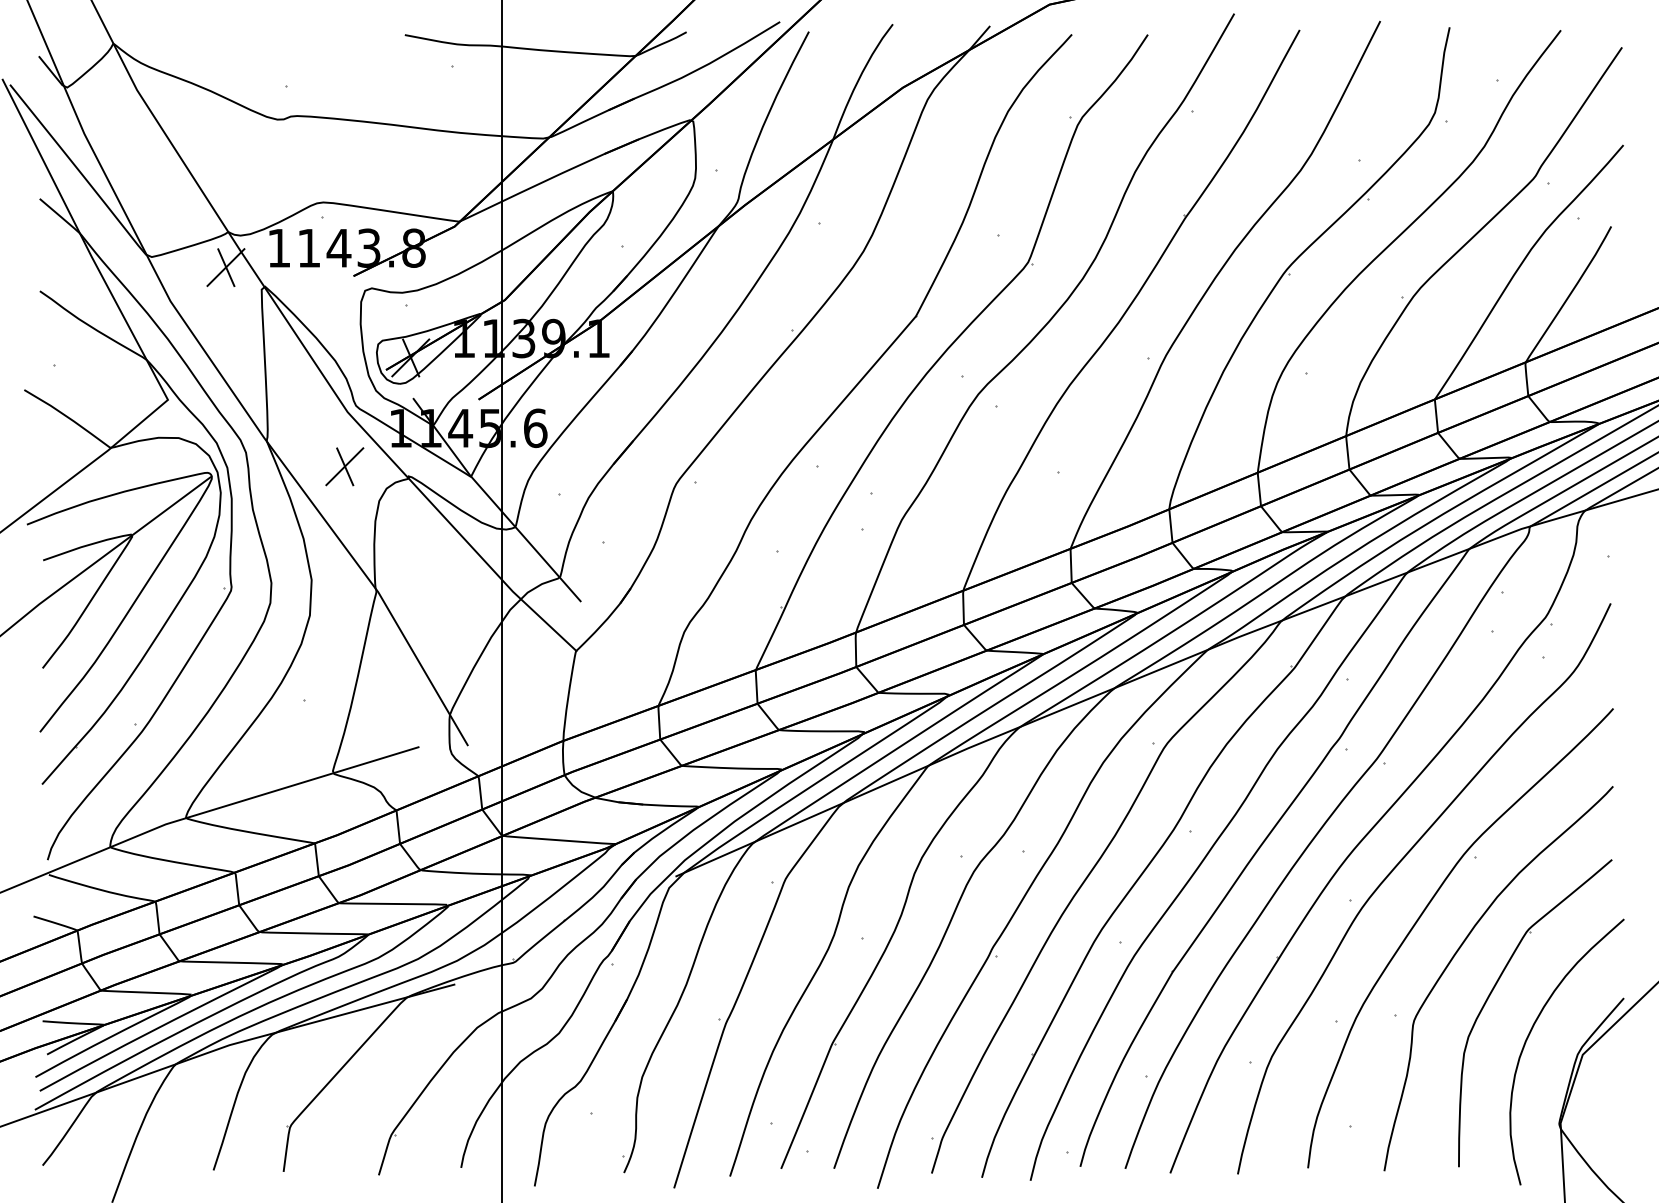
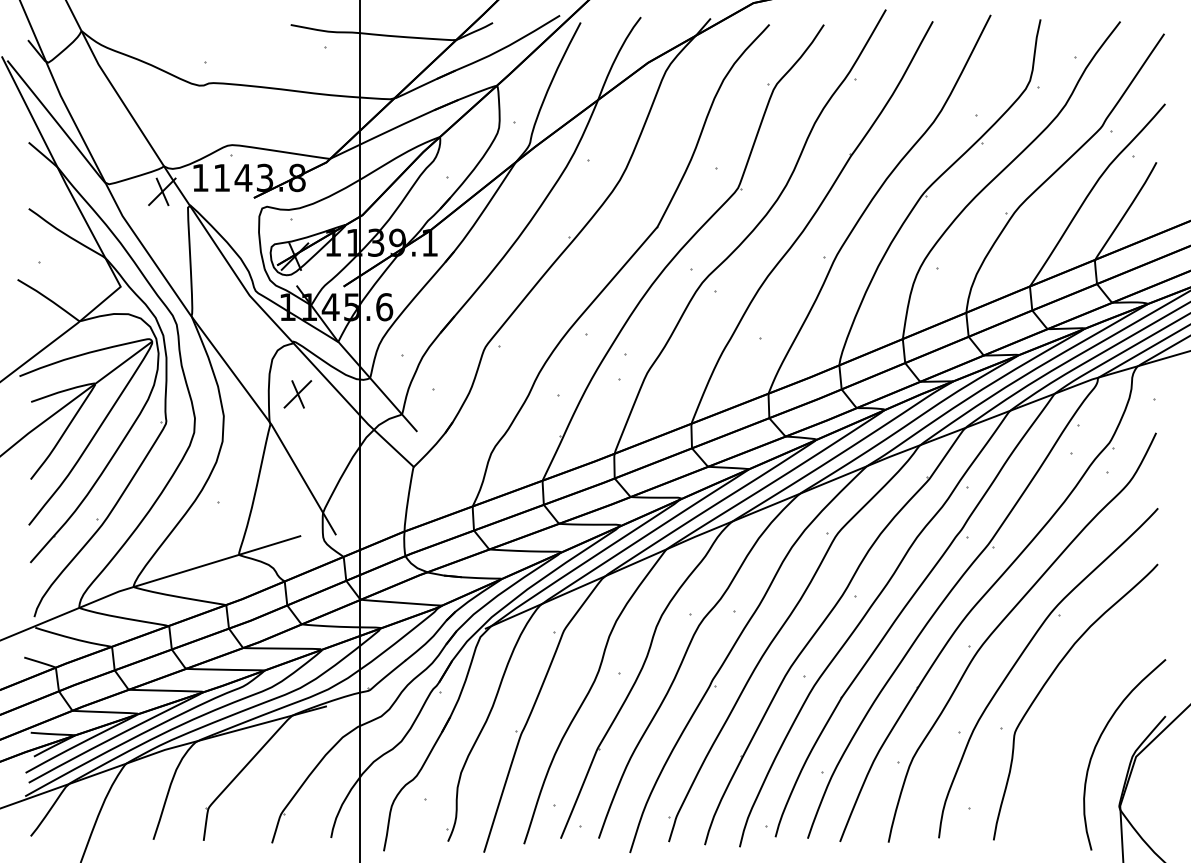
part: (344, 466) -> (297, 394), moved
part: (1492, 992) -> (1071, 712), removed

